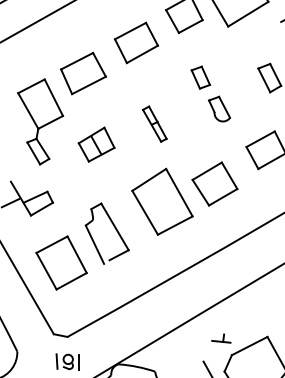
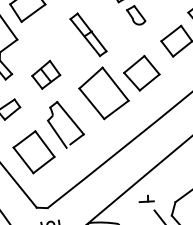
part: (154, 123) -> (88, 34), size x1.67
part: (96, 144) -> (46, 74), moved
part: (221, 338) -> (146, 199), moved

